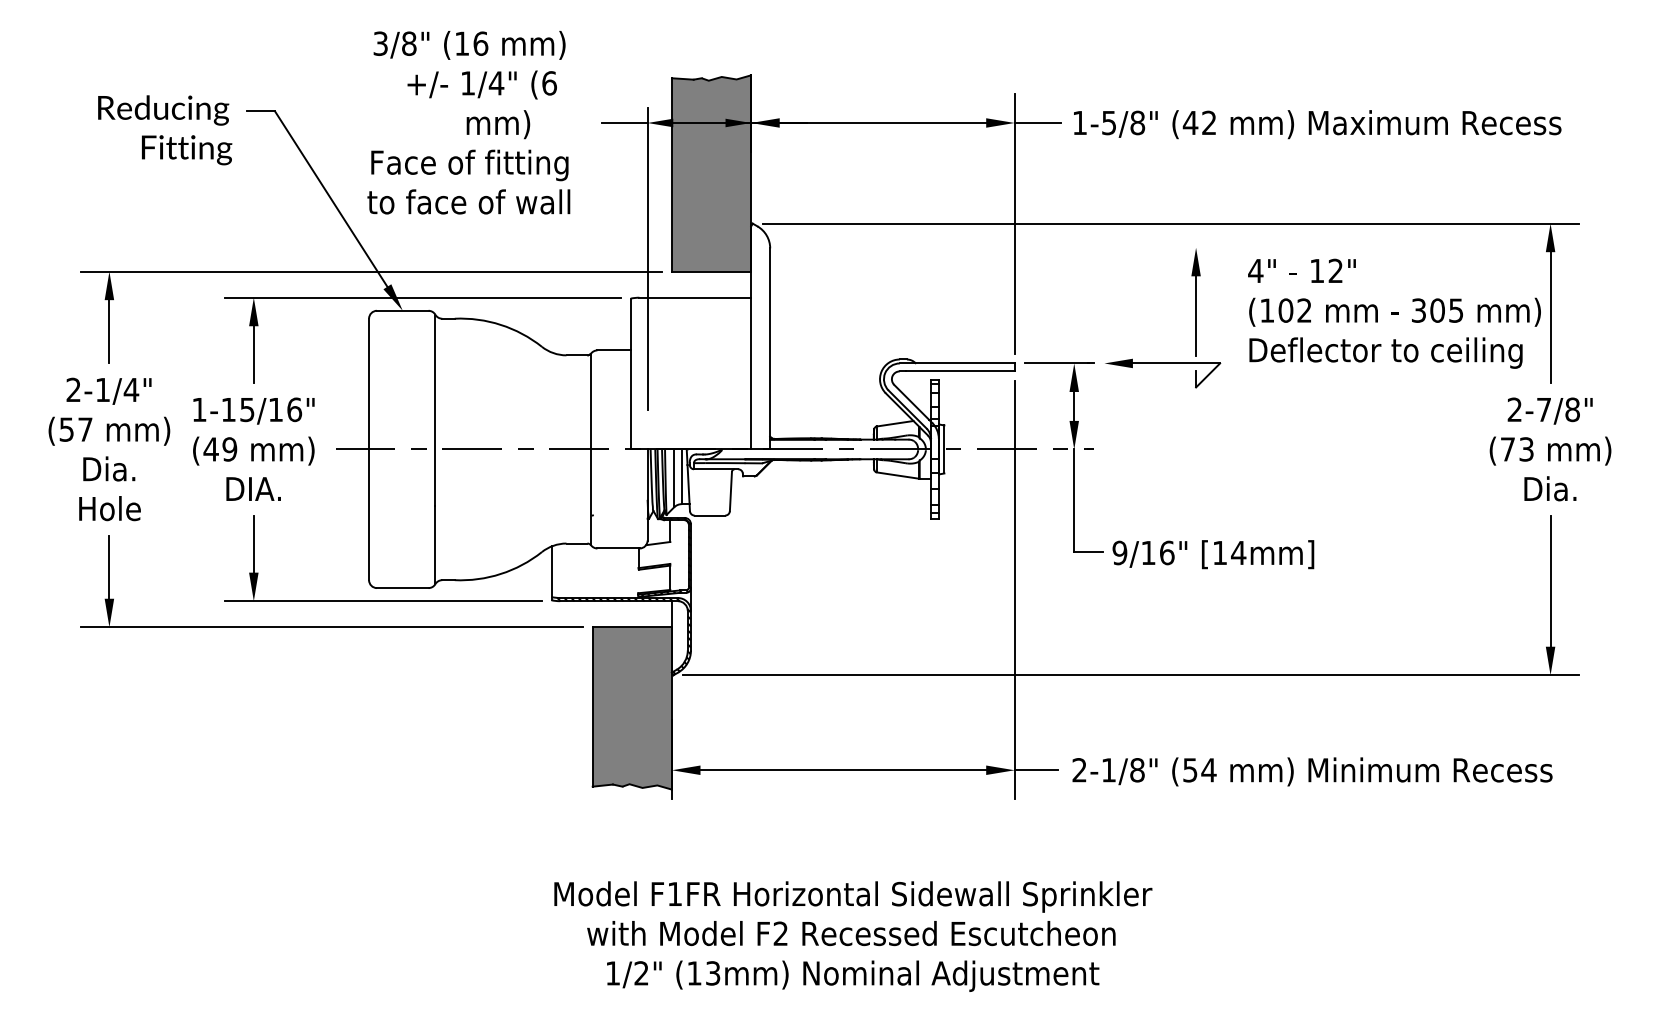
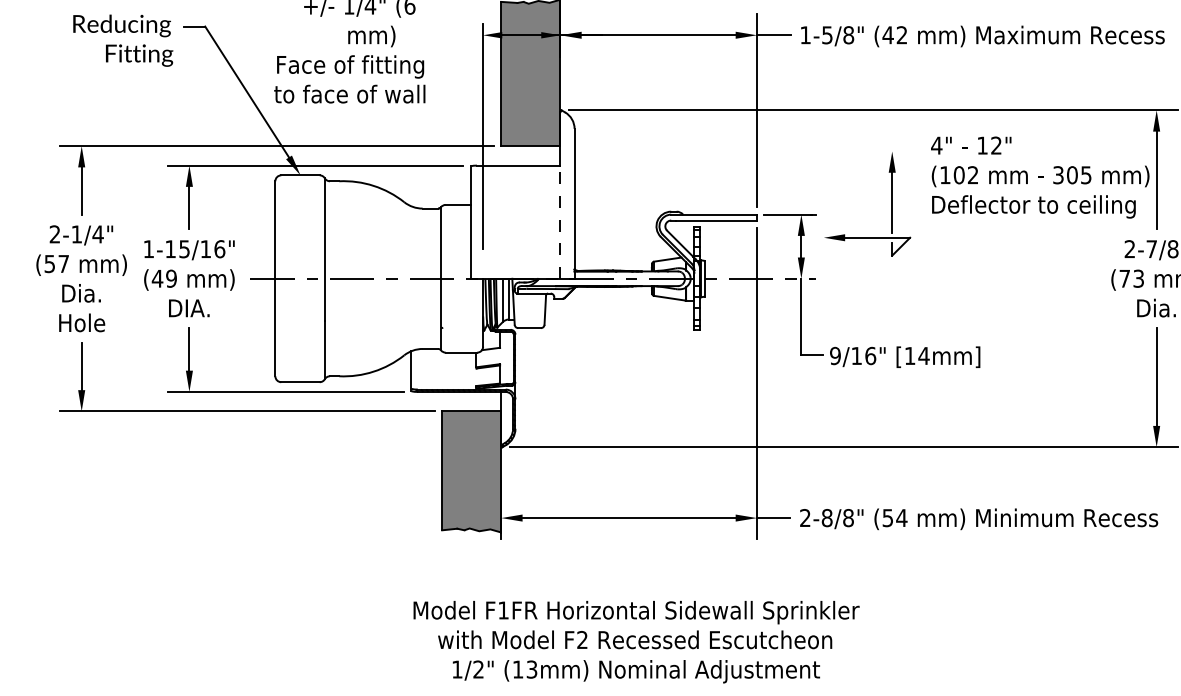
line: (624, 123) -> (465, 35), removed
part: (1195, 318) -> (891, 204), moved
line: (751, 373) -> (560, 222), solid -> dashed
text: (1108, 770) -> (826, 518), 2-1/8" -> 2-8/8"

